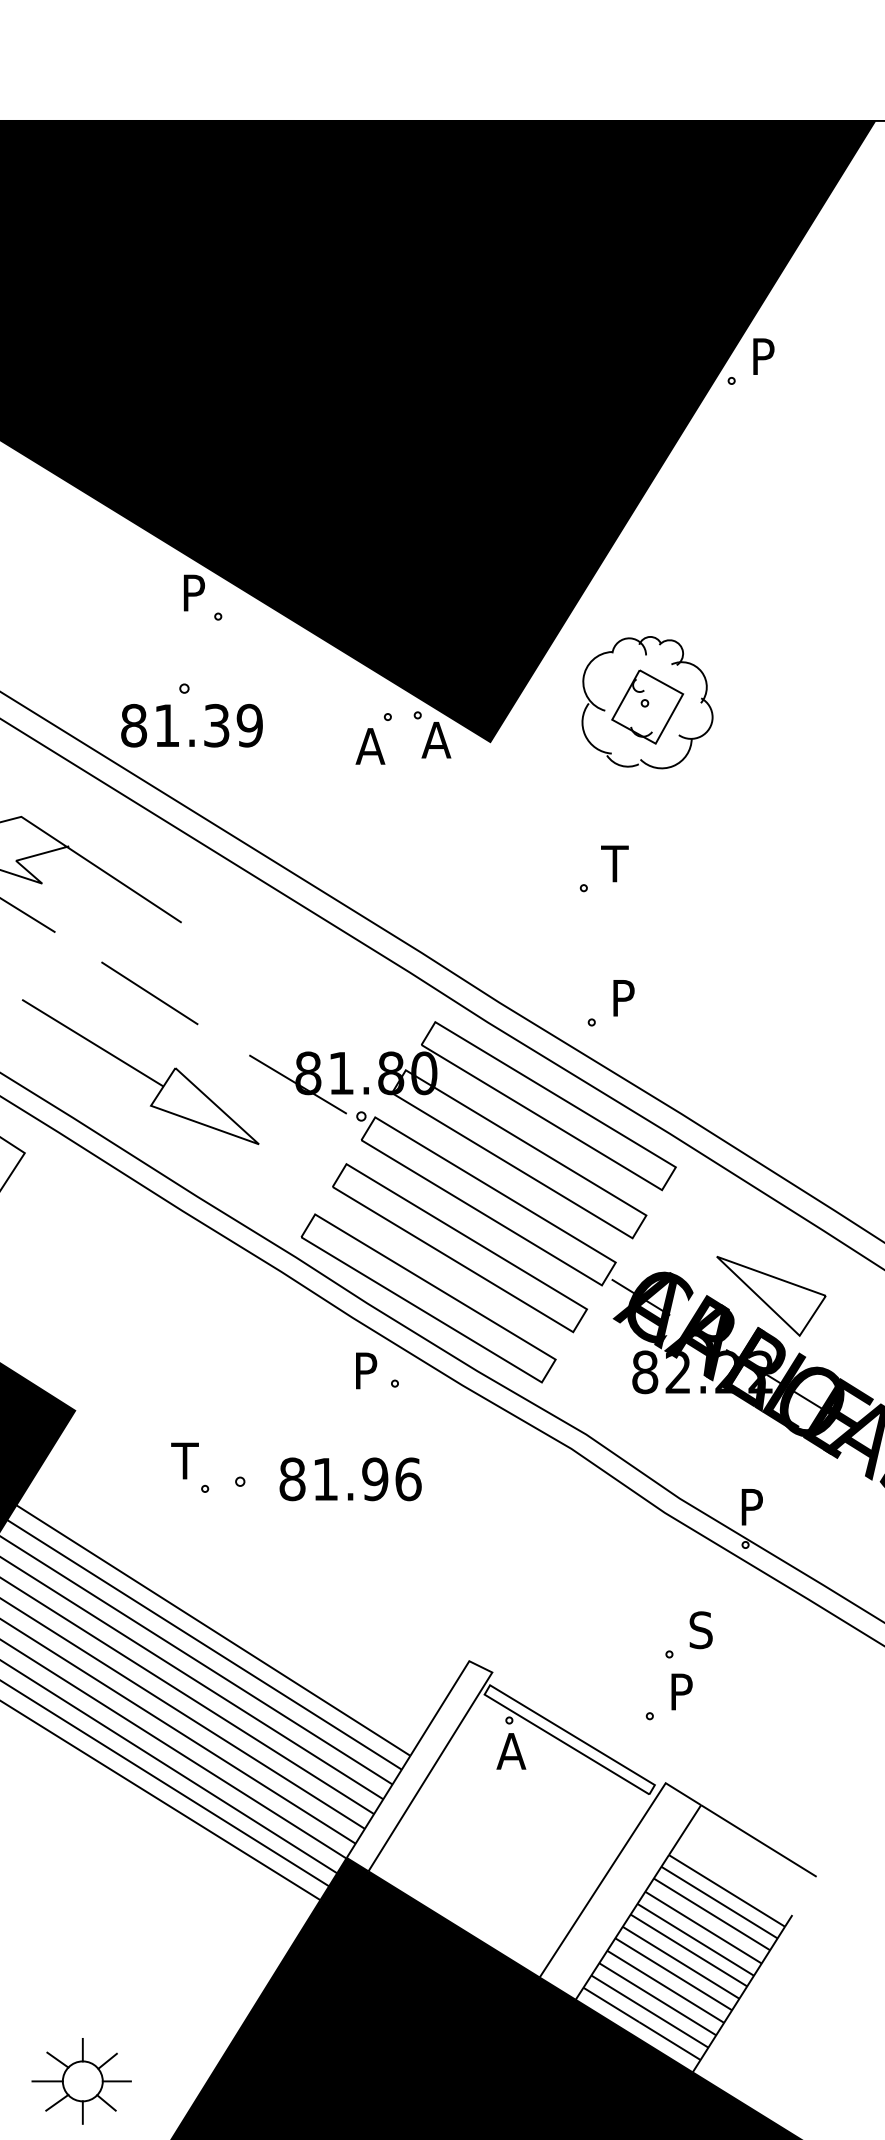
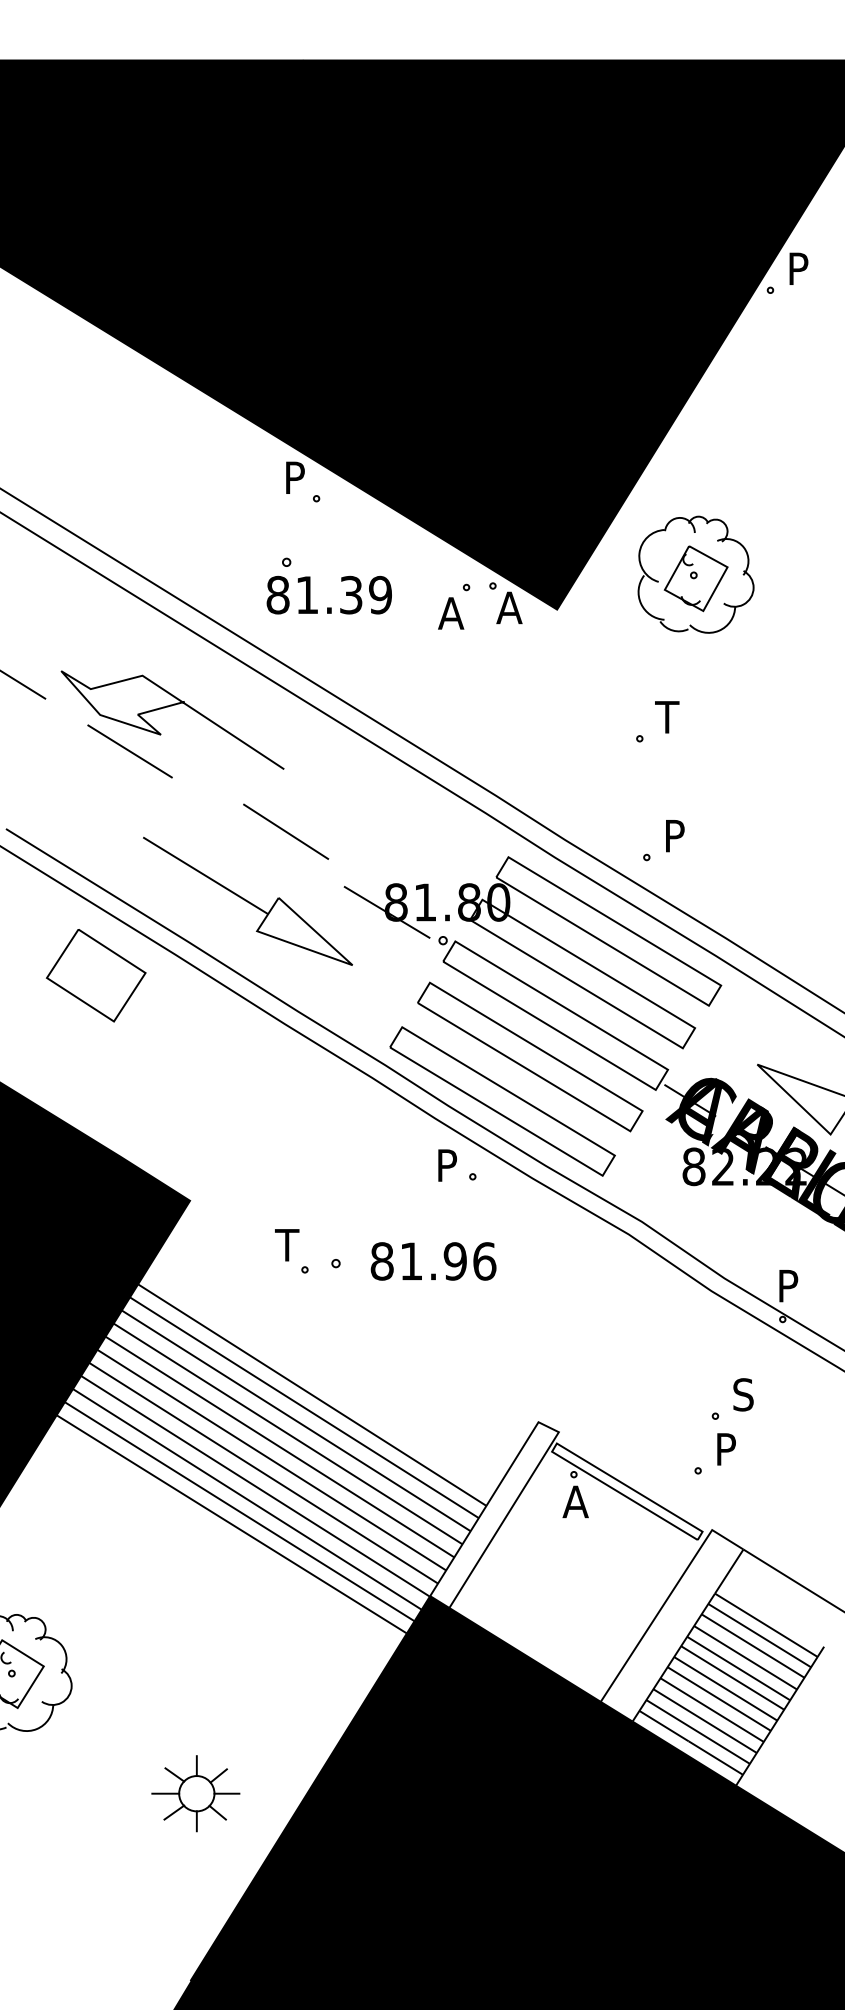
text: (191, 724) -> (328, 594), moved
line: (150, 993) -> (286, 831), moved

